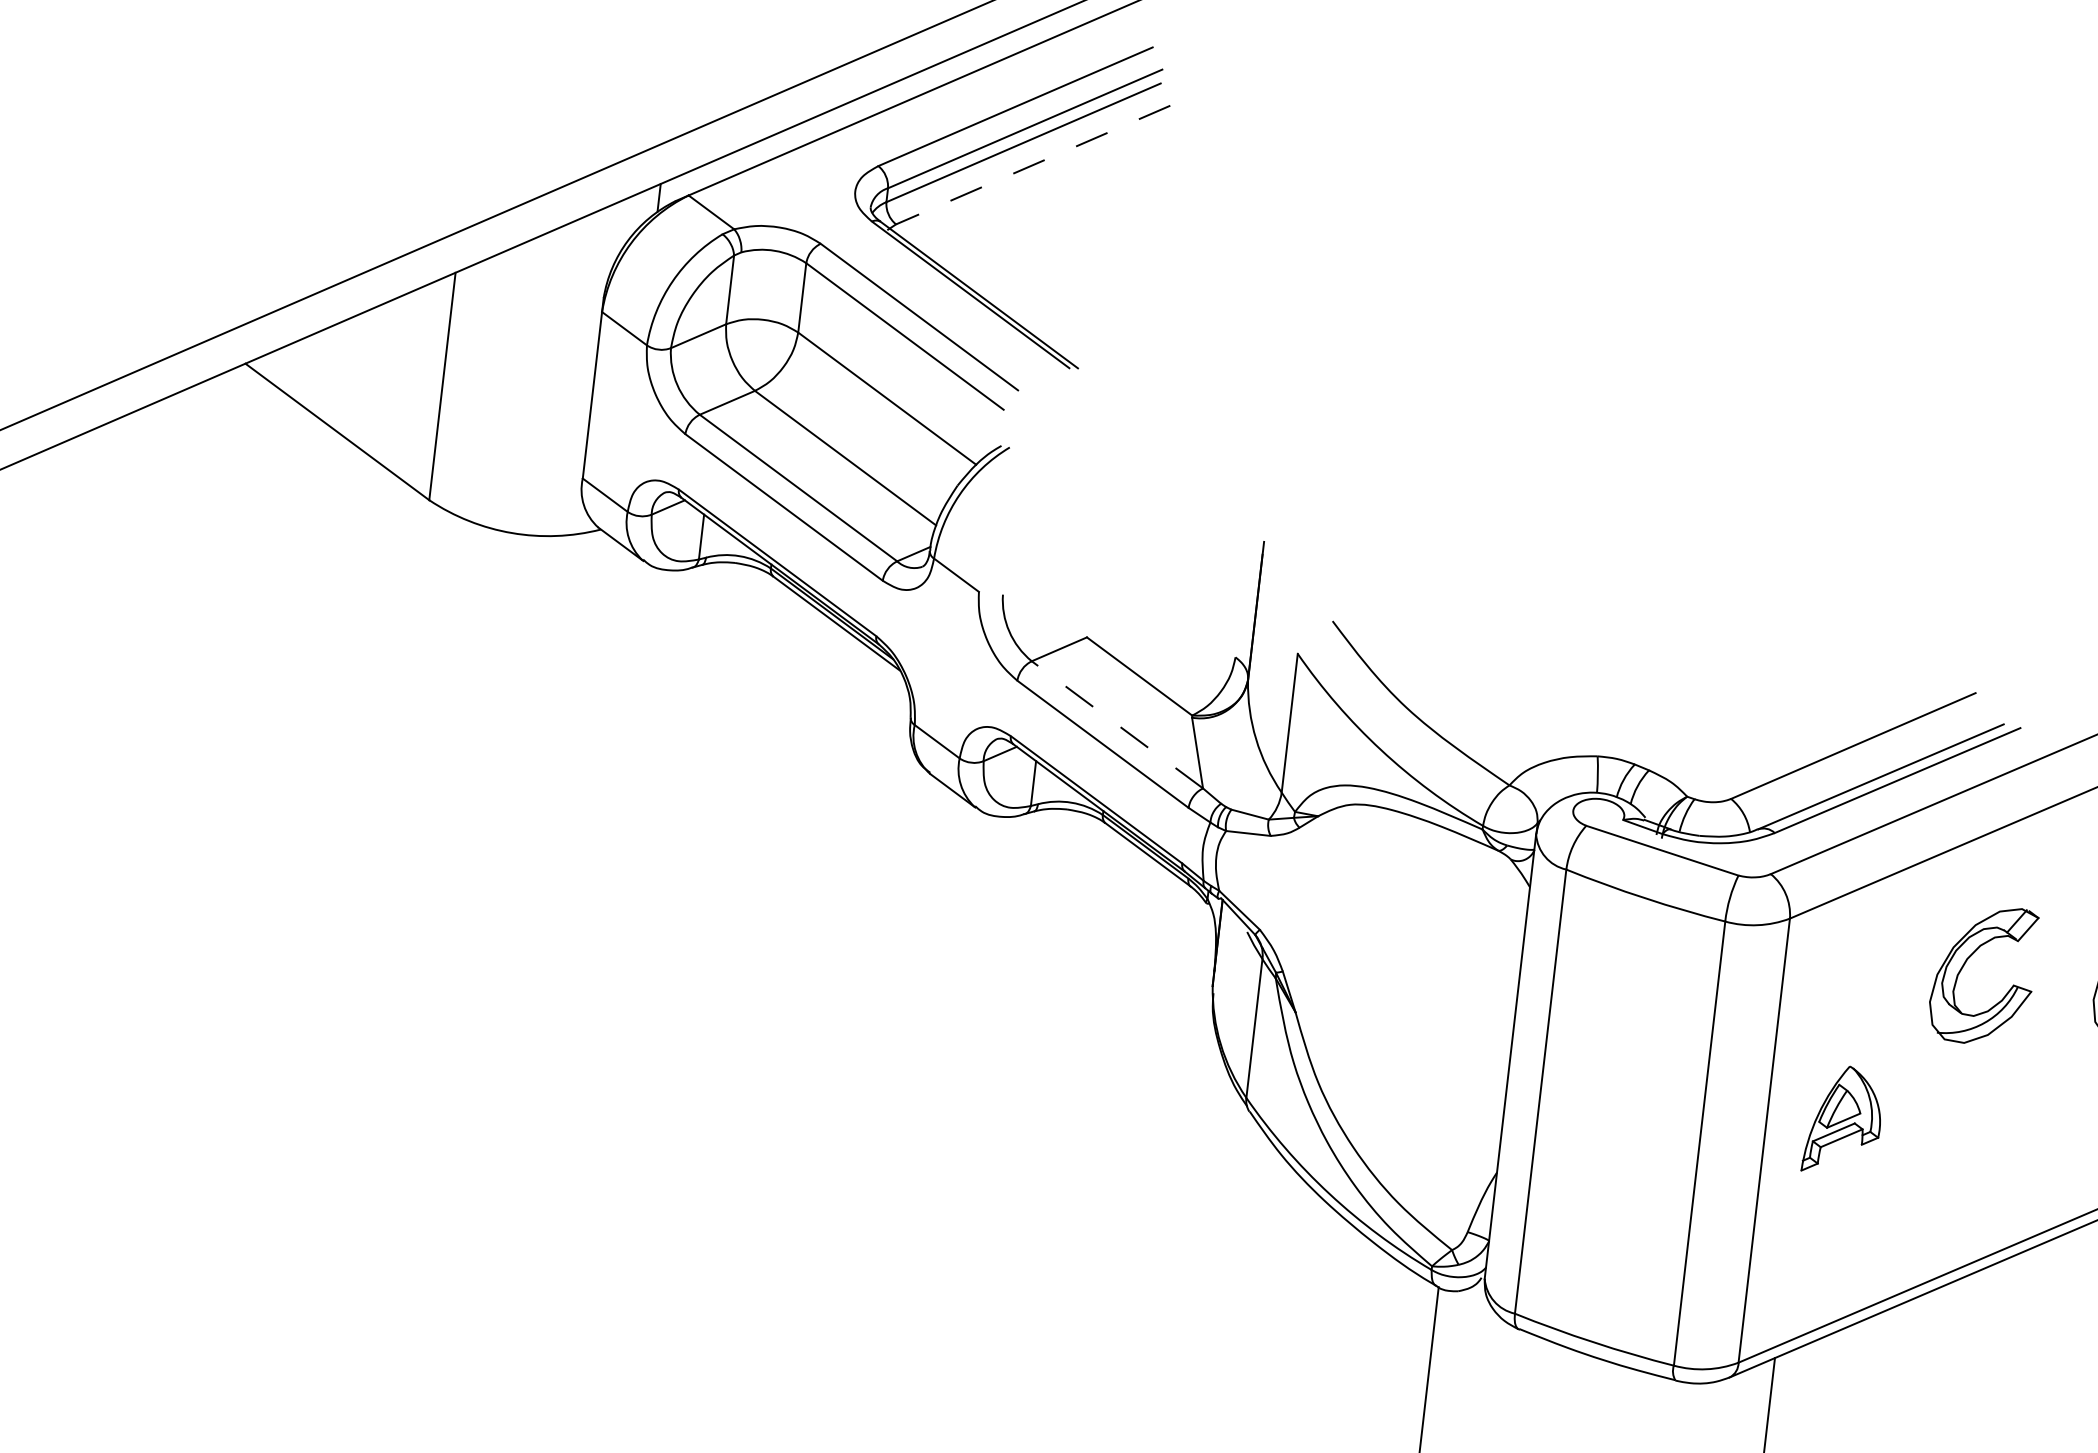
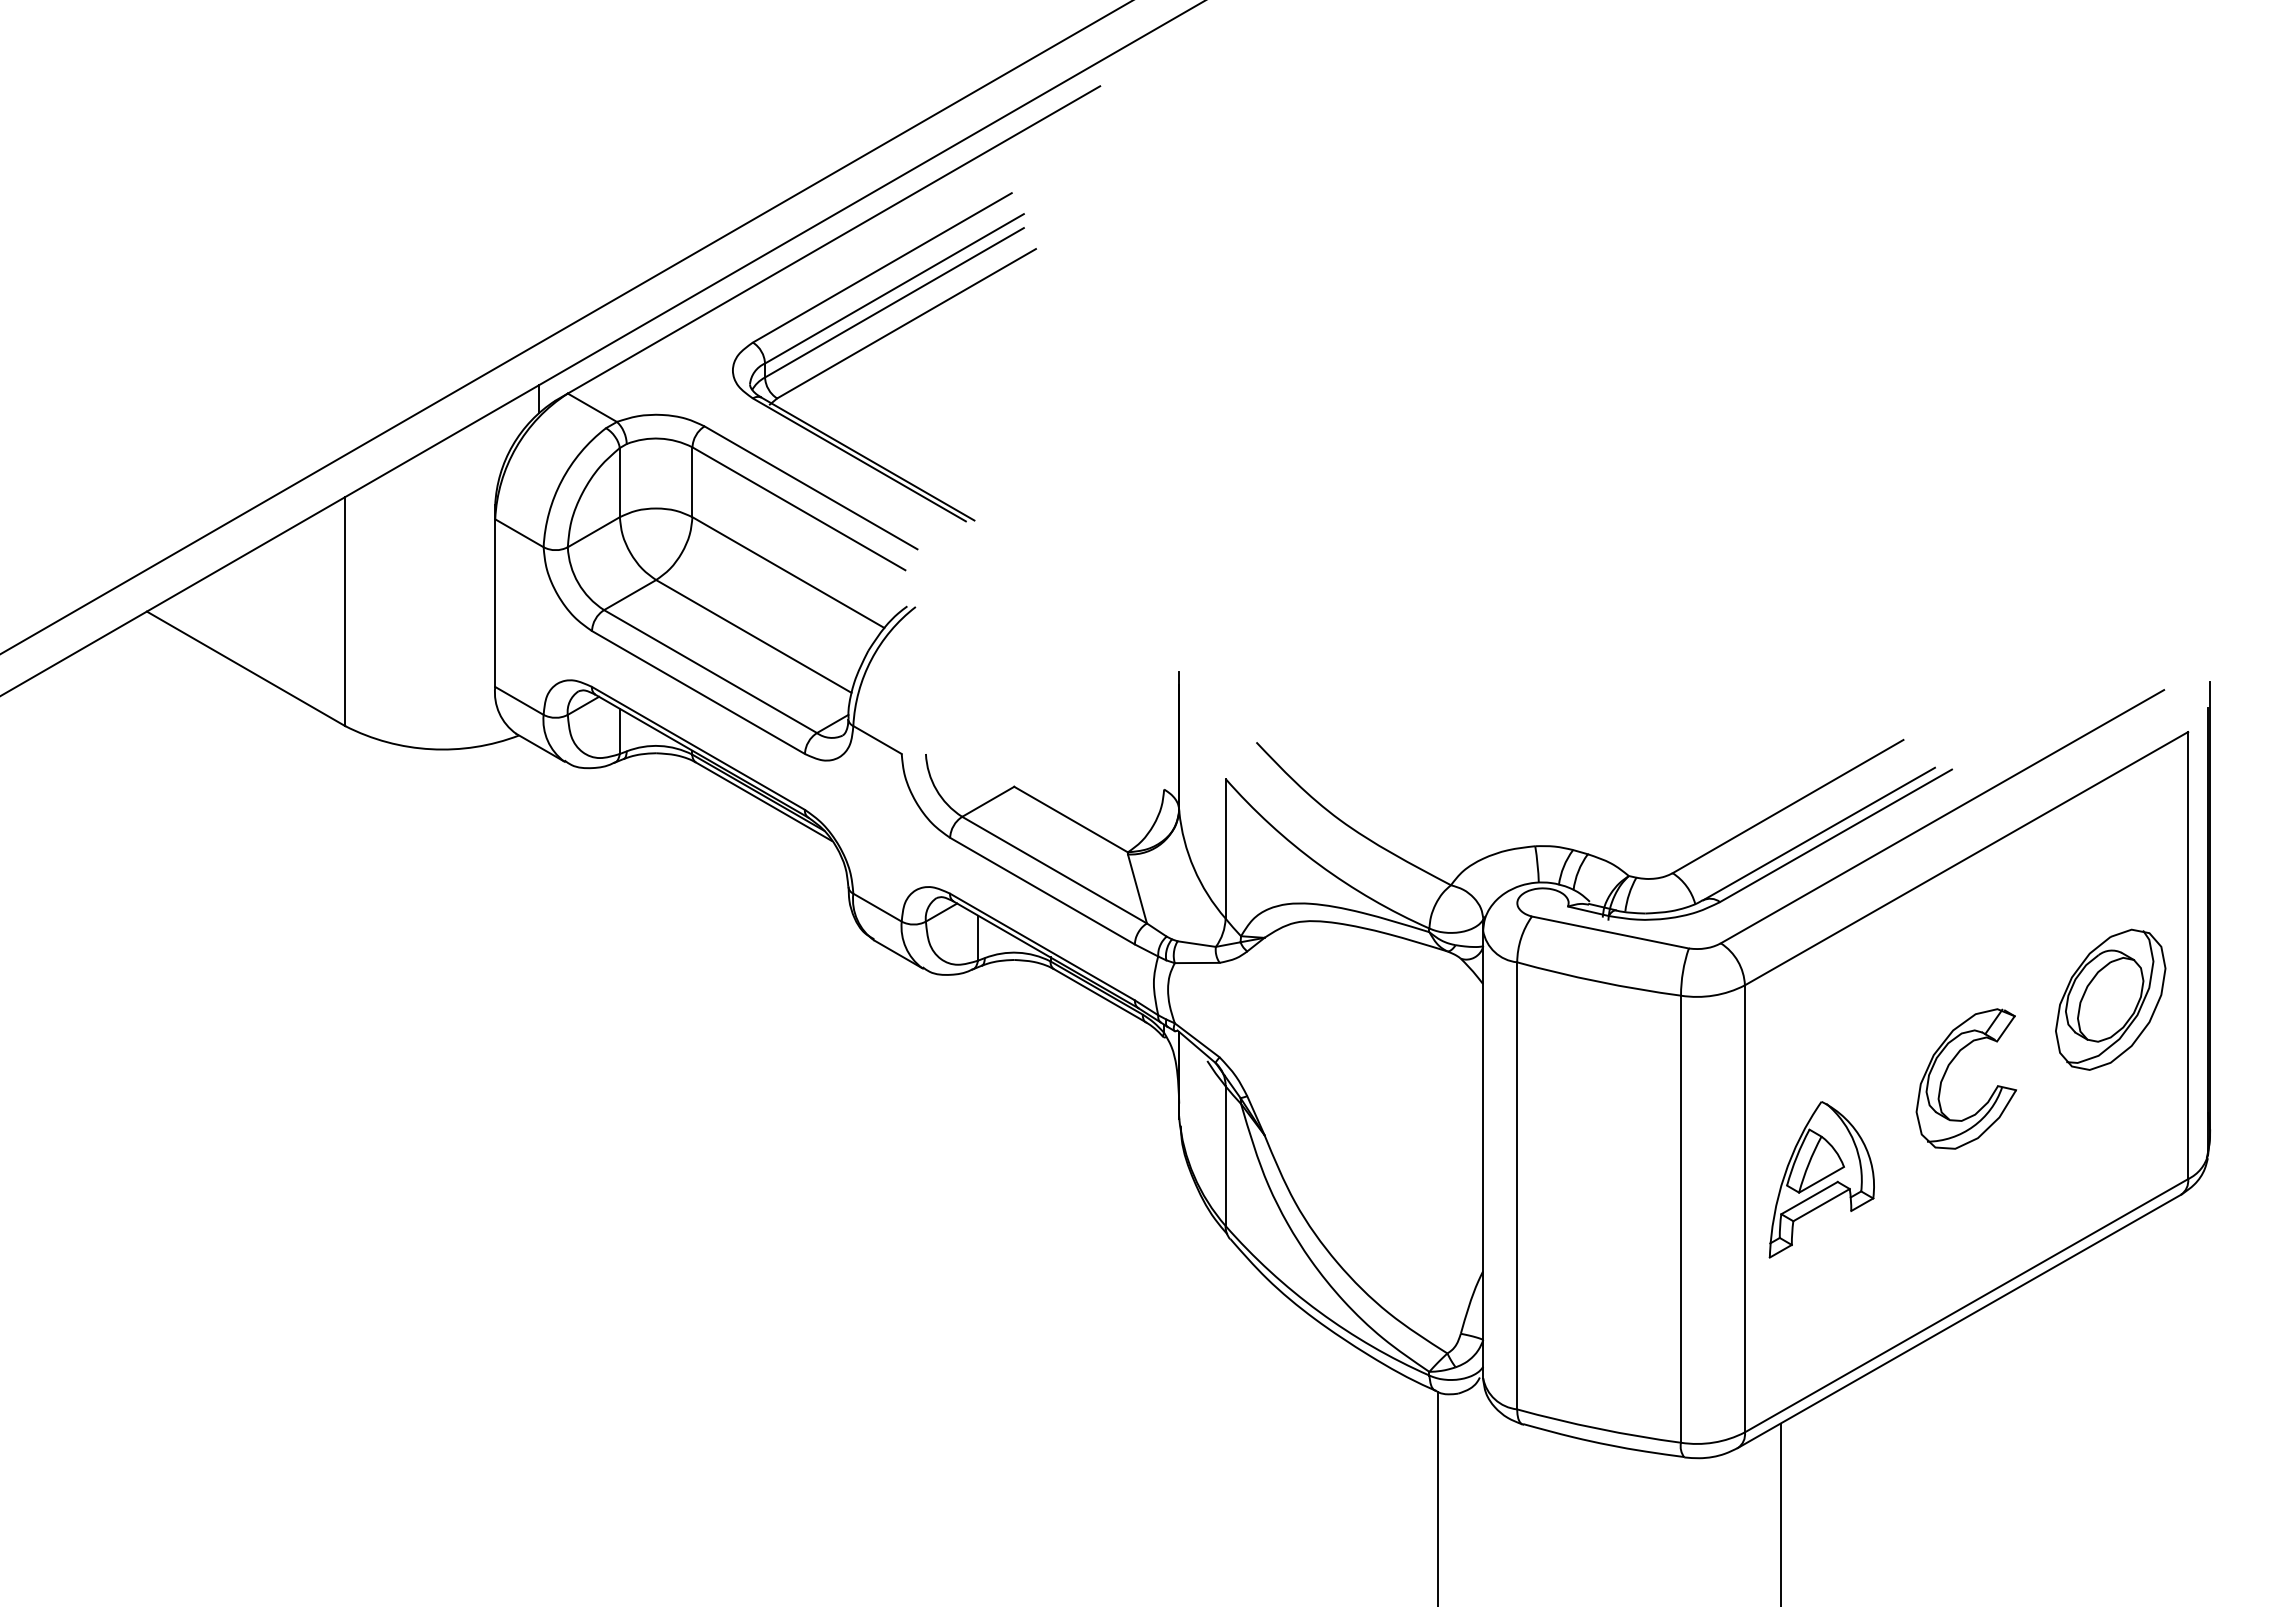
line: (1033, 165) -> (906, 324), dashed -> solid
line: (1117, 725) -> (1054, 870), dashed -> solid
part: (1966, 962) -> (1948, 1068), moved
part: (1843, 1120) -> (1821, 1179), size x1.43

